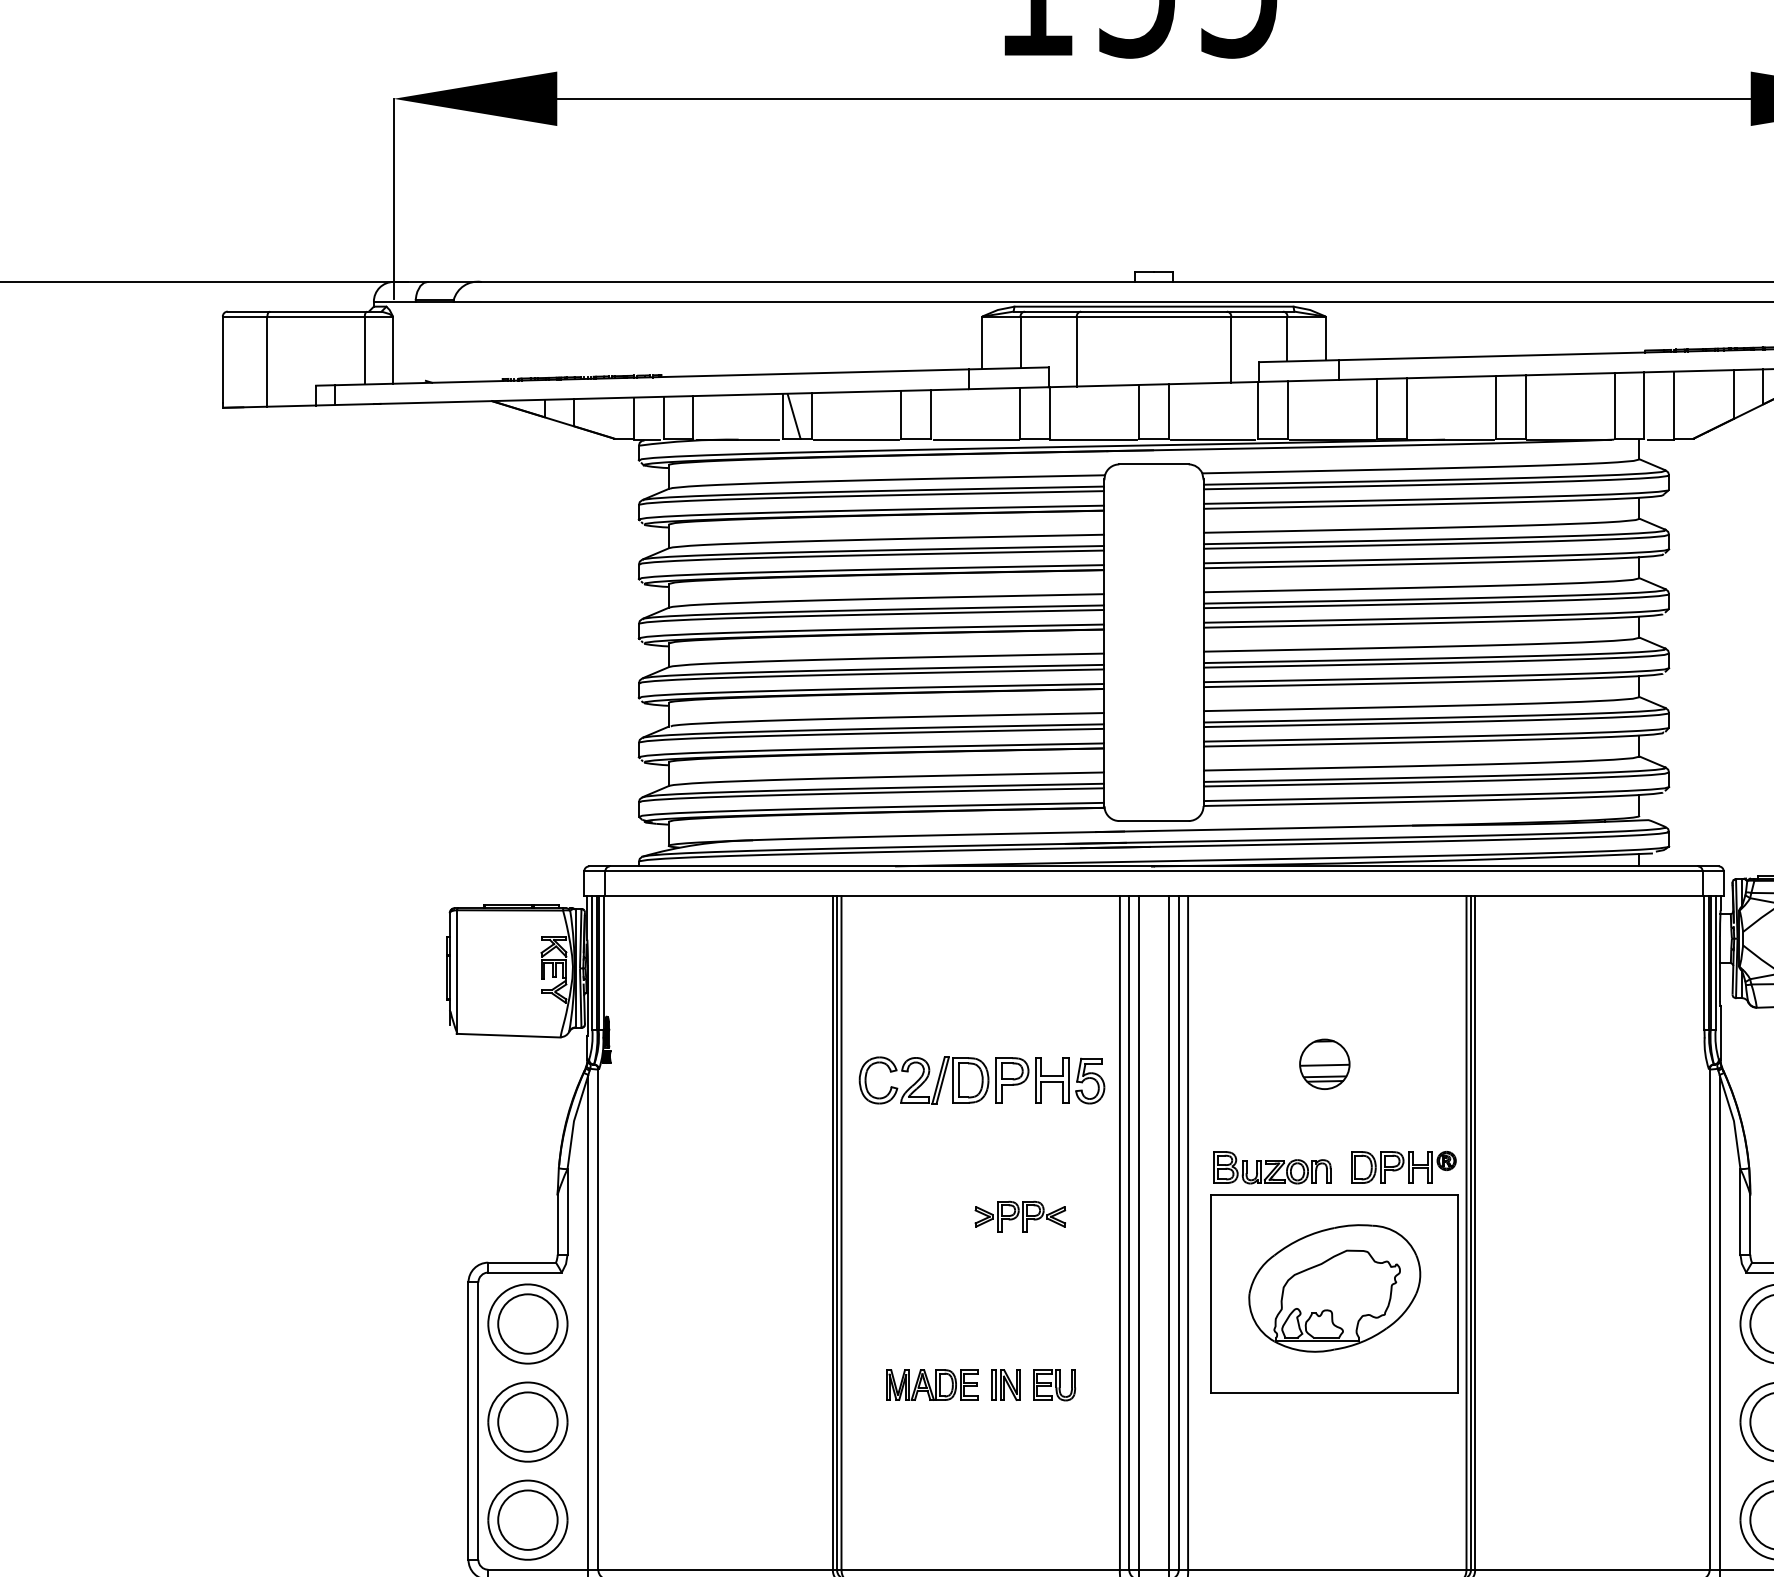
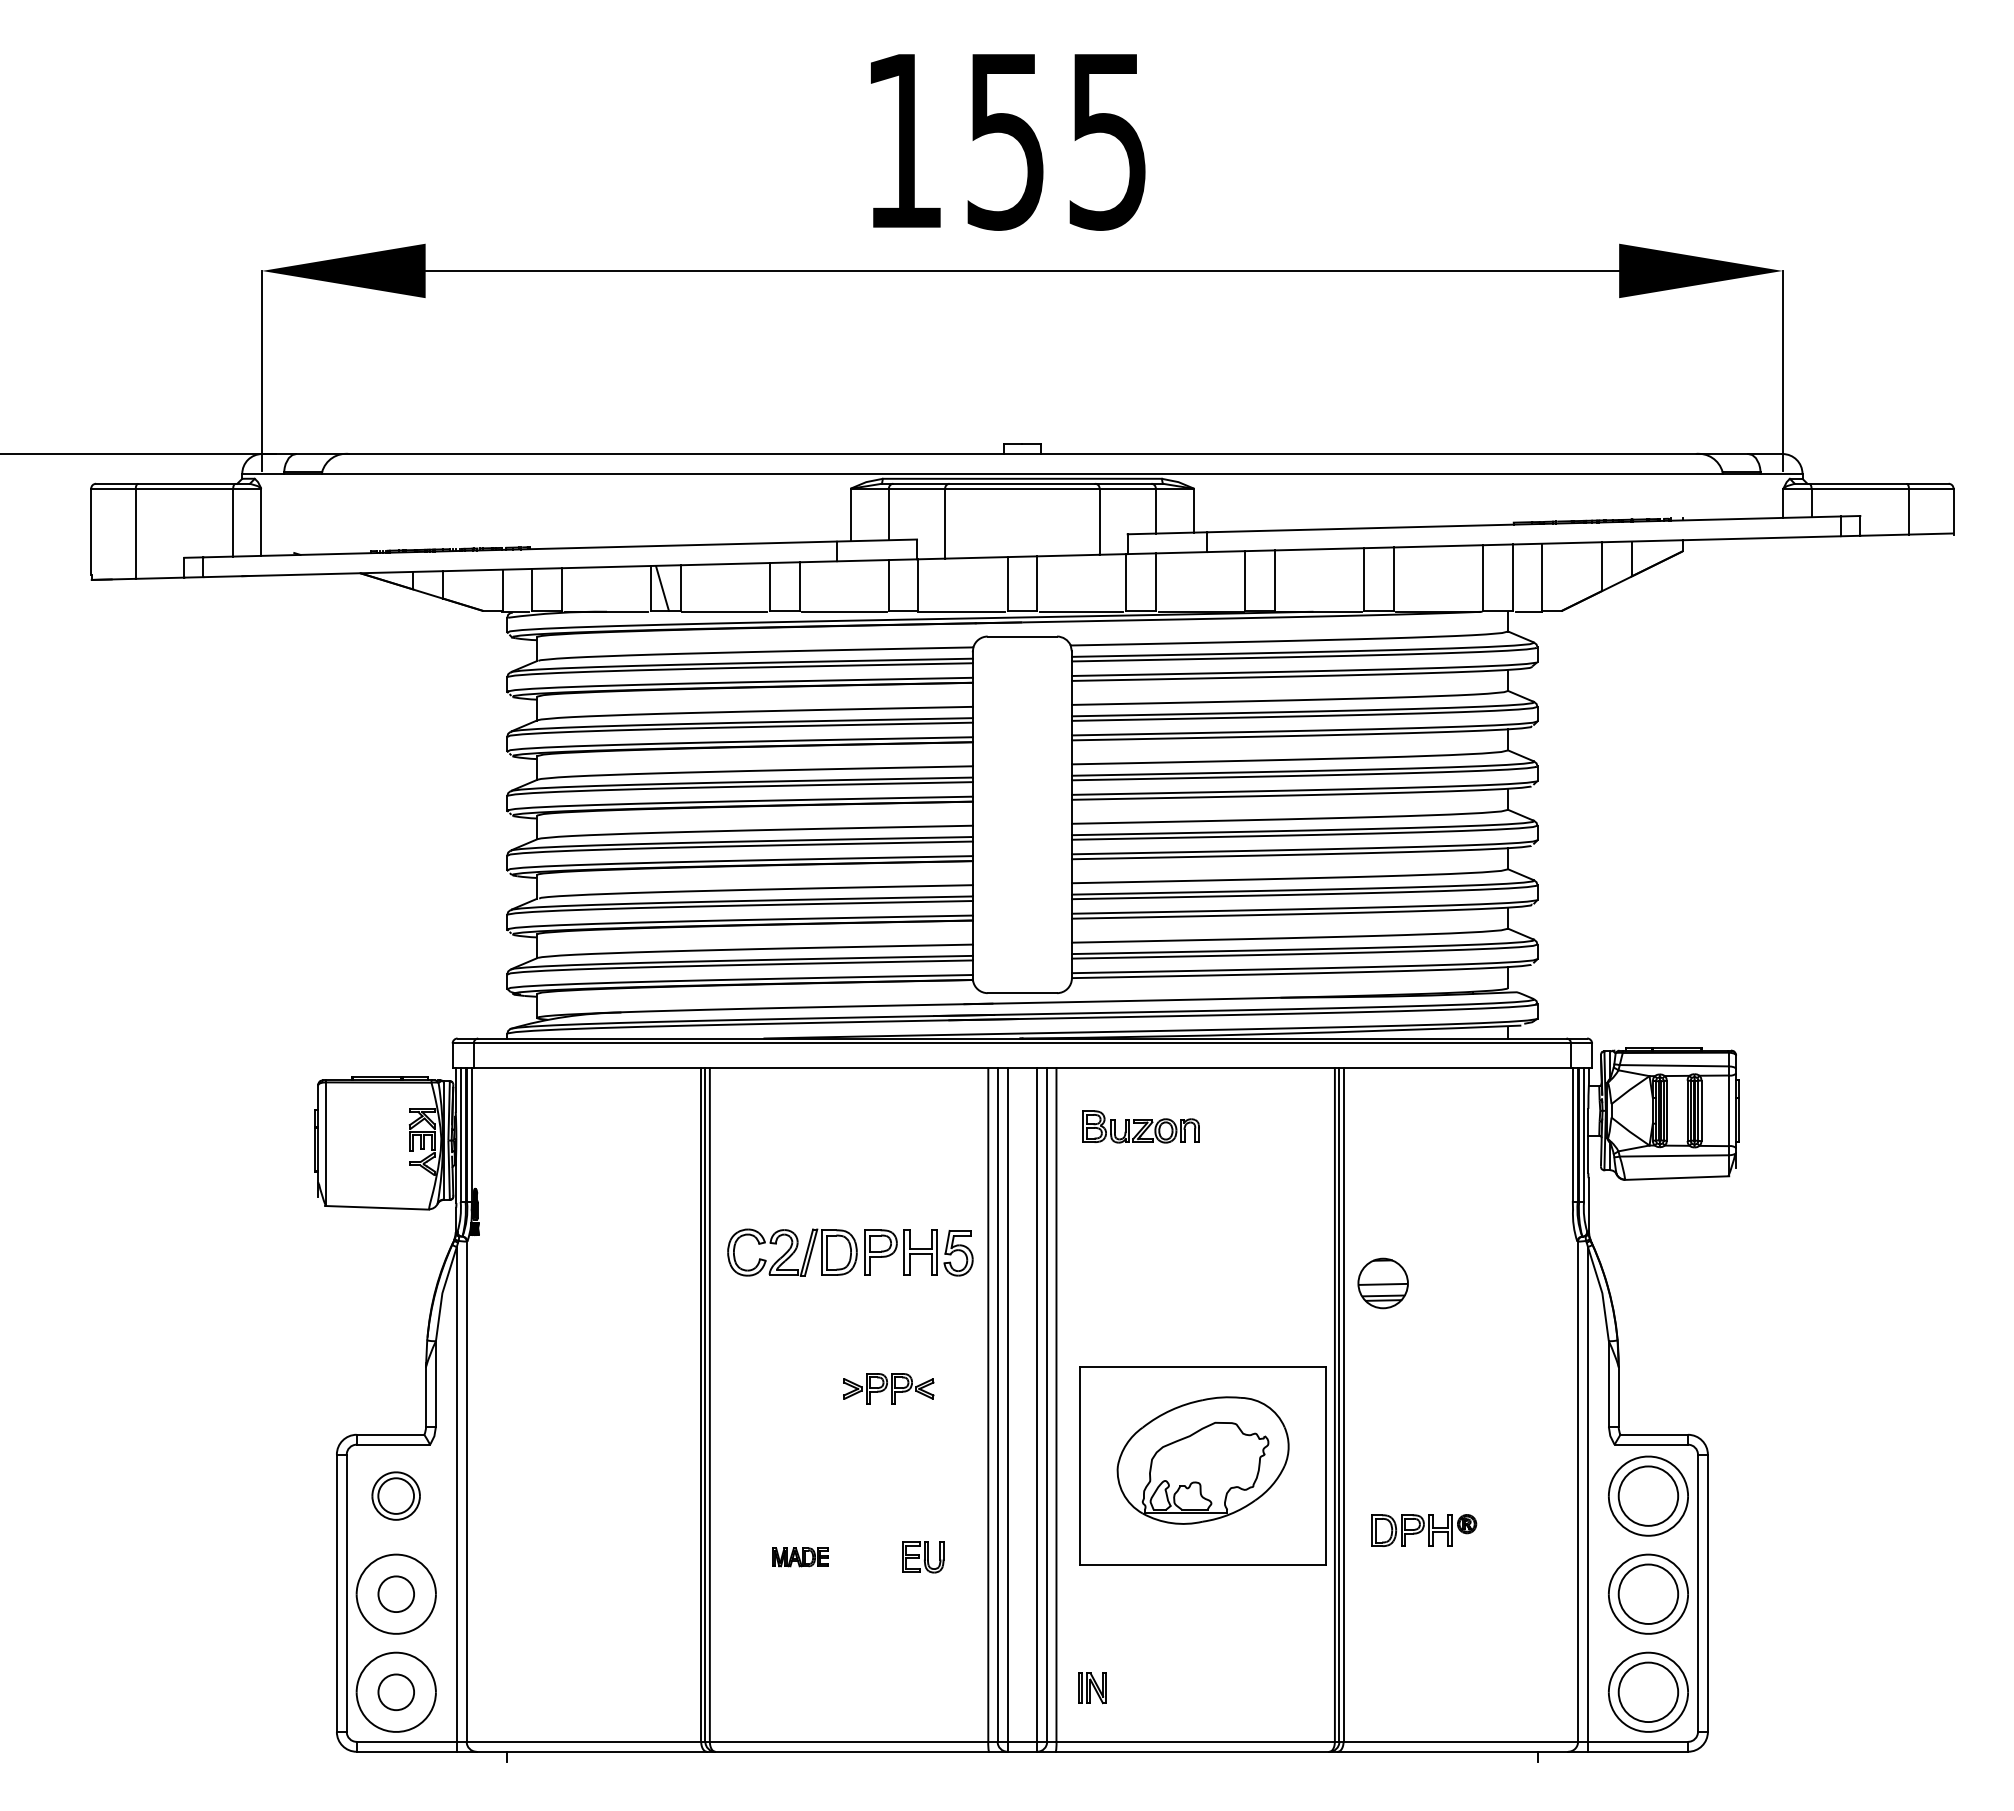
part: (1324, 1064) -> (1382, 1283), moved
part: (1272, 1167) -> (1140, 1126), moved
part: (1404, 1167) -> (1424, 1530), moved
part: (527, 1323) -> (395, 1495), size x0.6
part: (932, 1385) -> (800, 1557), size x0.6
part: (1006, 1385) -> (1092, 1688), moved
circle: (528, 1421) -> (396, 1593), size x0.6
circle: (528, 1520) -> (396, 1692), size x0.6

